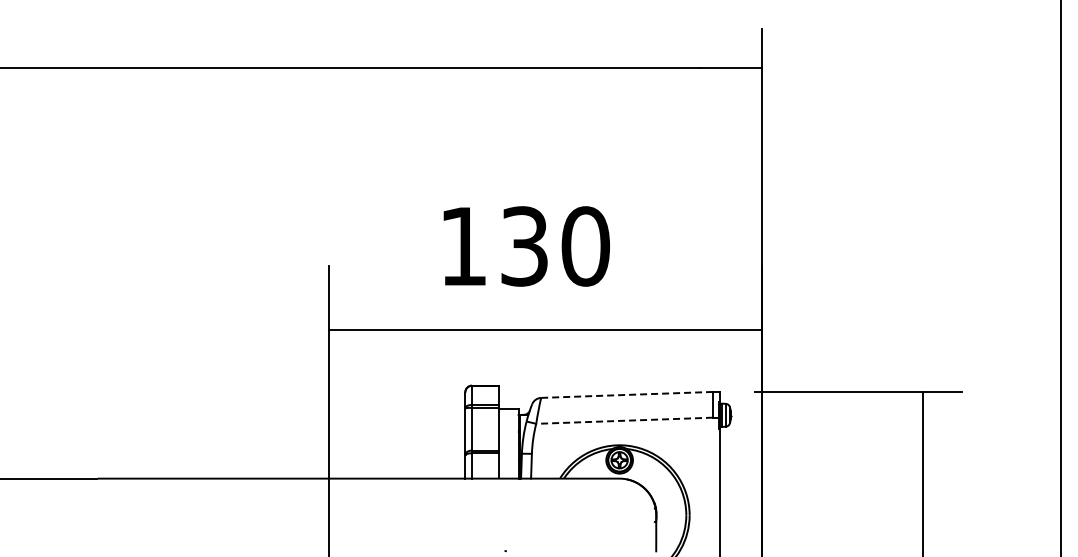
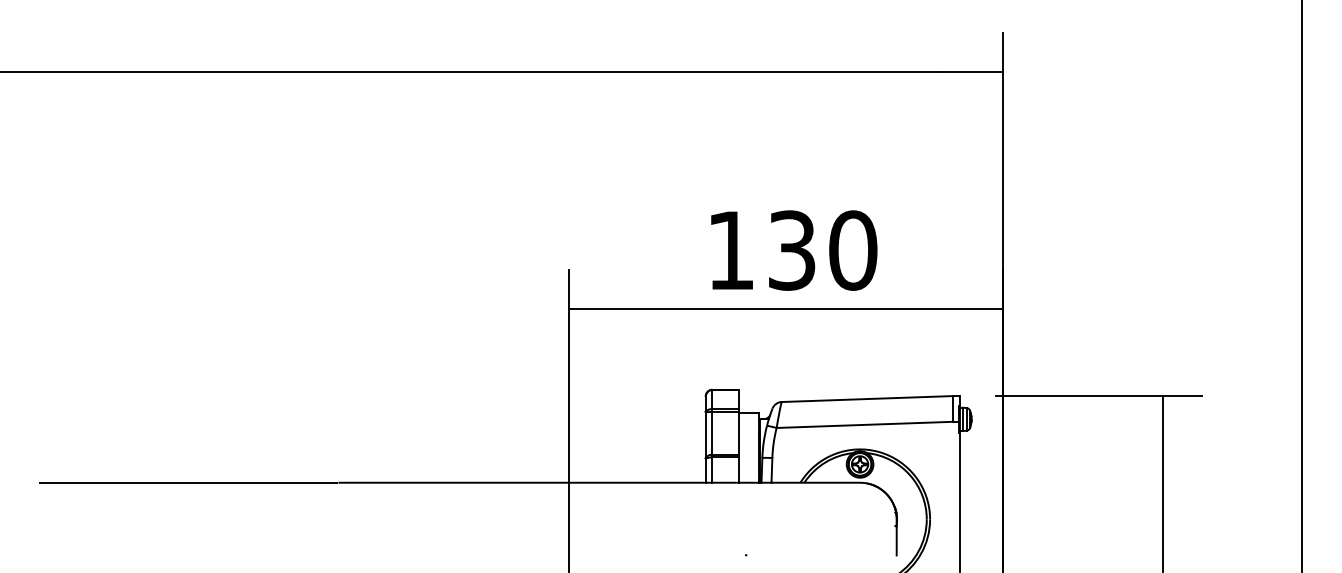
text: (527, 246) -> (794, 250), moved
line: (545, 329) -> (785, 308), moved
line: (627, 395) -> (867, 399), dashed -> solid
line: (624, 420) -> (864, 424), dashed -> solid

